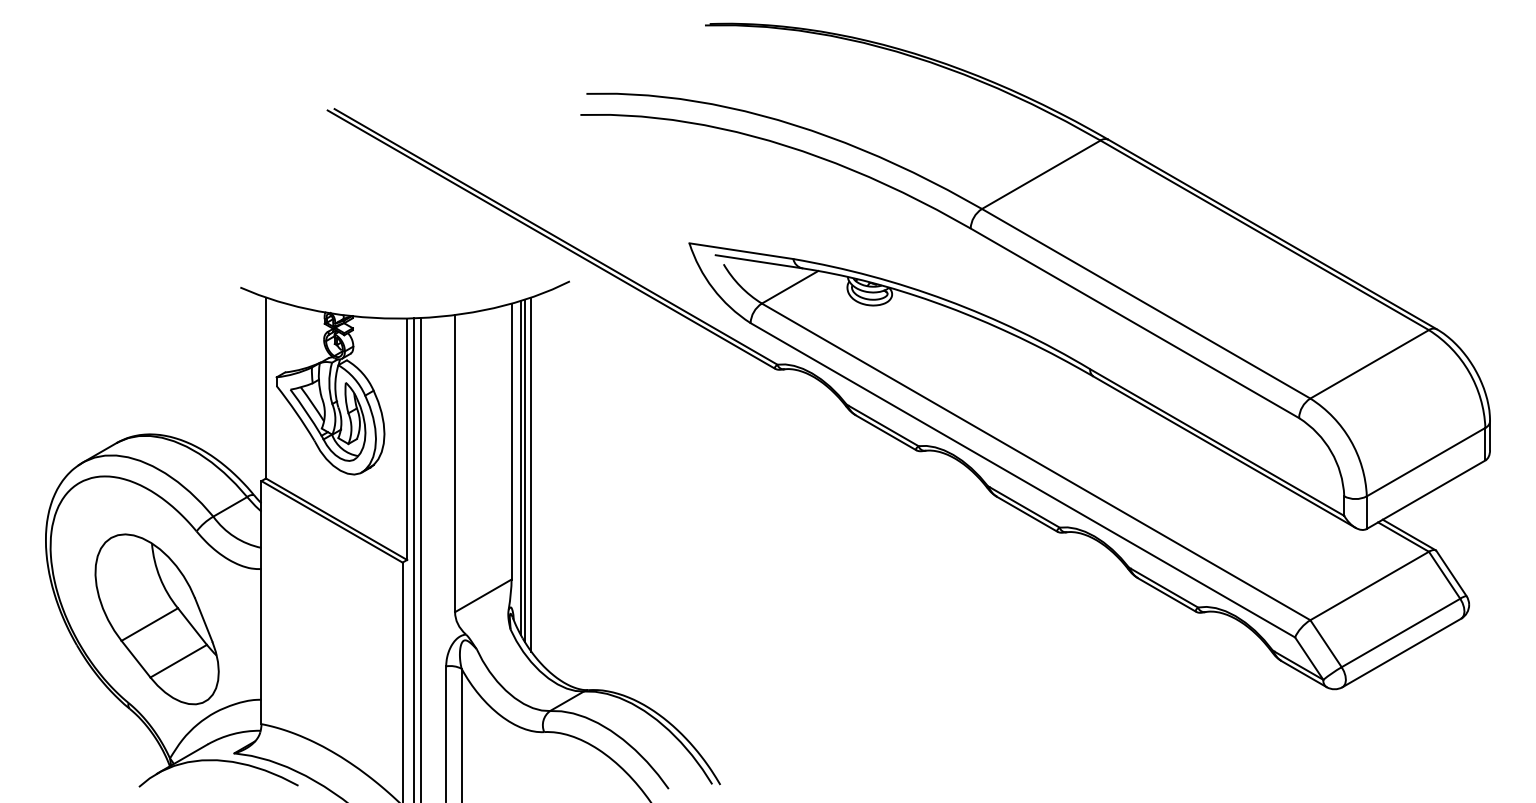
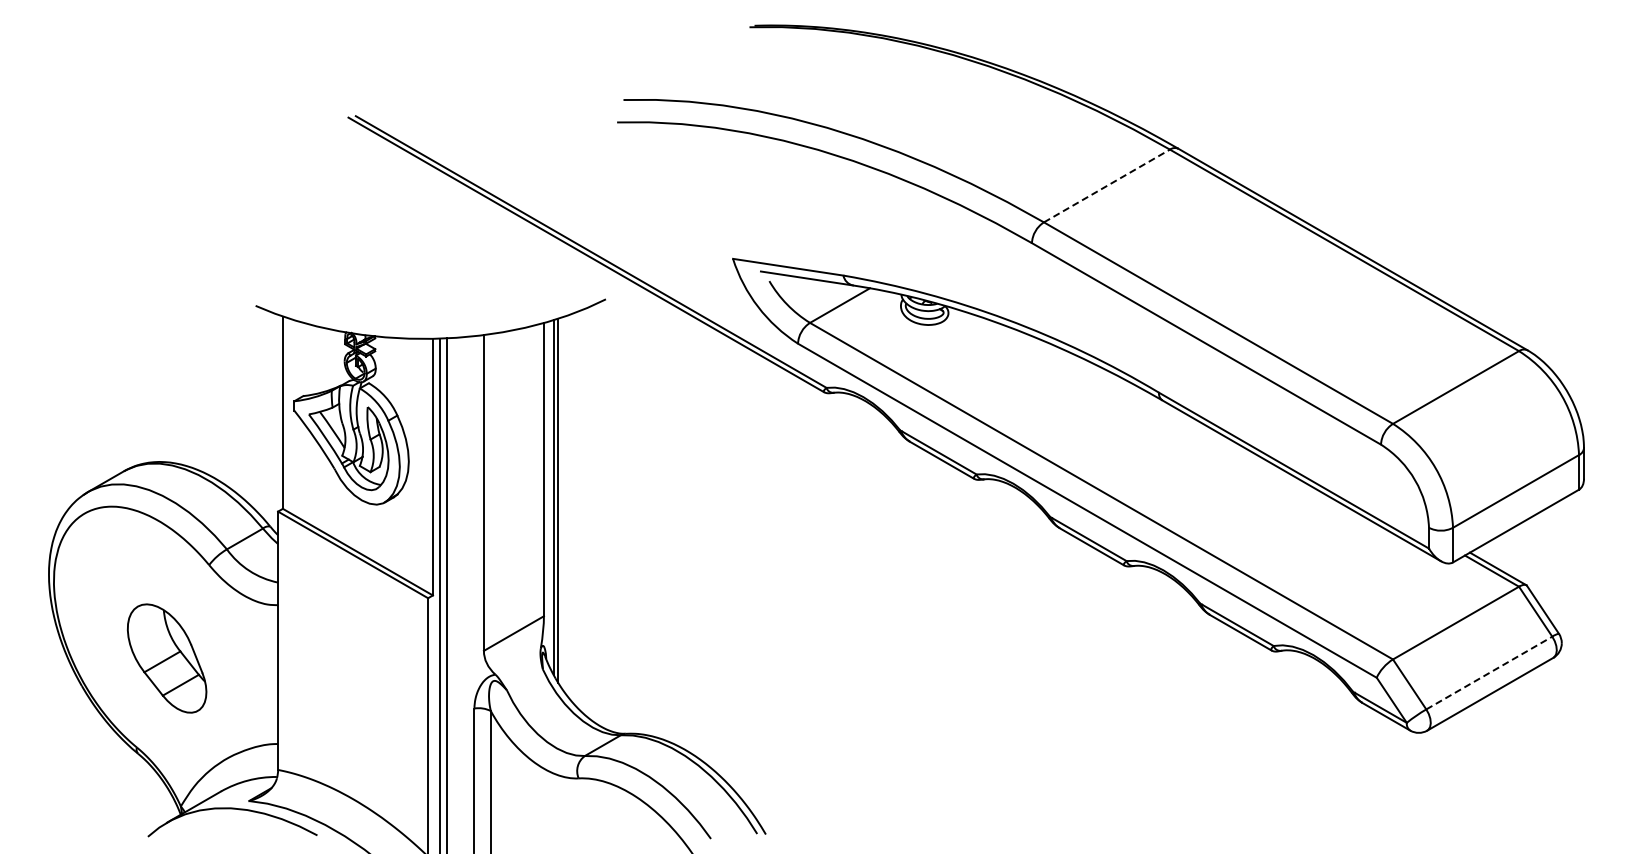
line: (1040, 175) -> (1106, 186), solid -> dashed
line: (530, 474) -> (564, 504), removed
part: (156, 619) -> (166, 658), size x0.6
line: (1401, 633) -> (1489, 673), solid -> dashed

